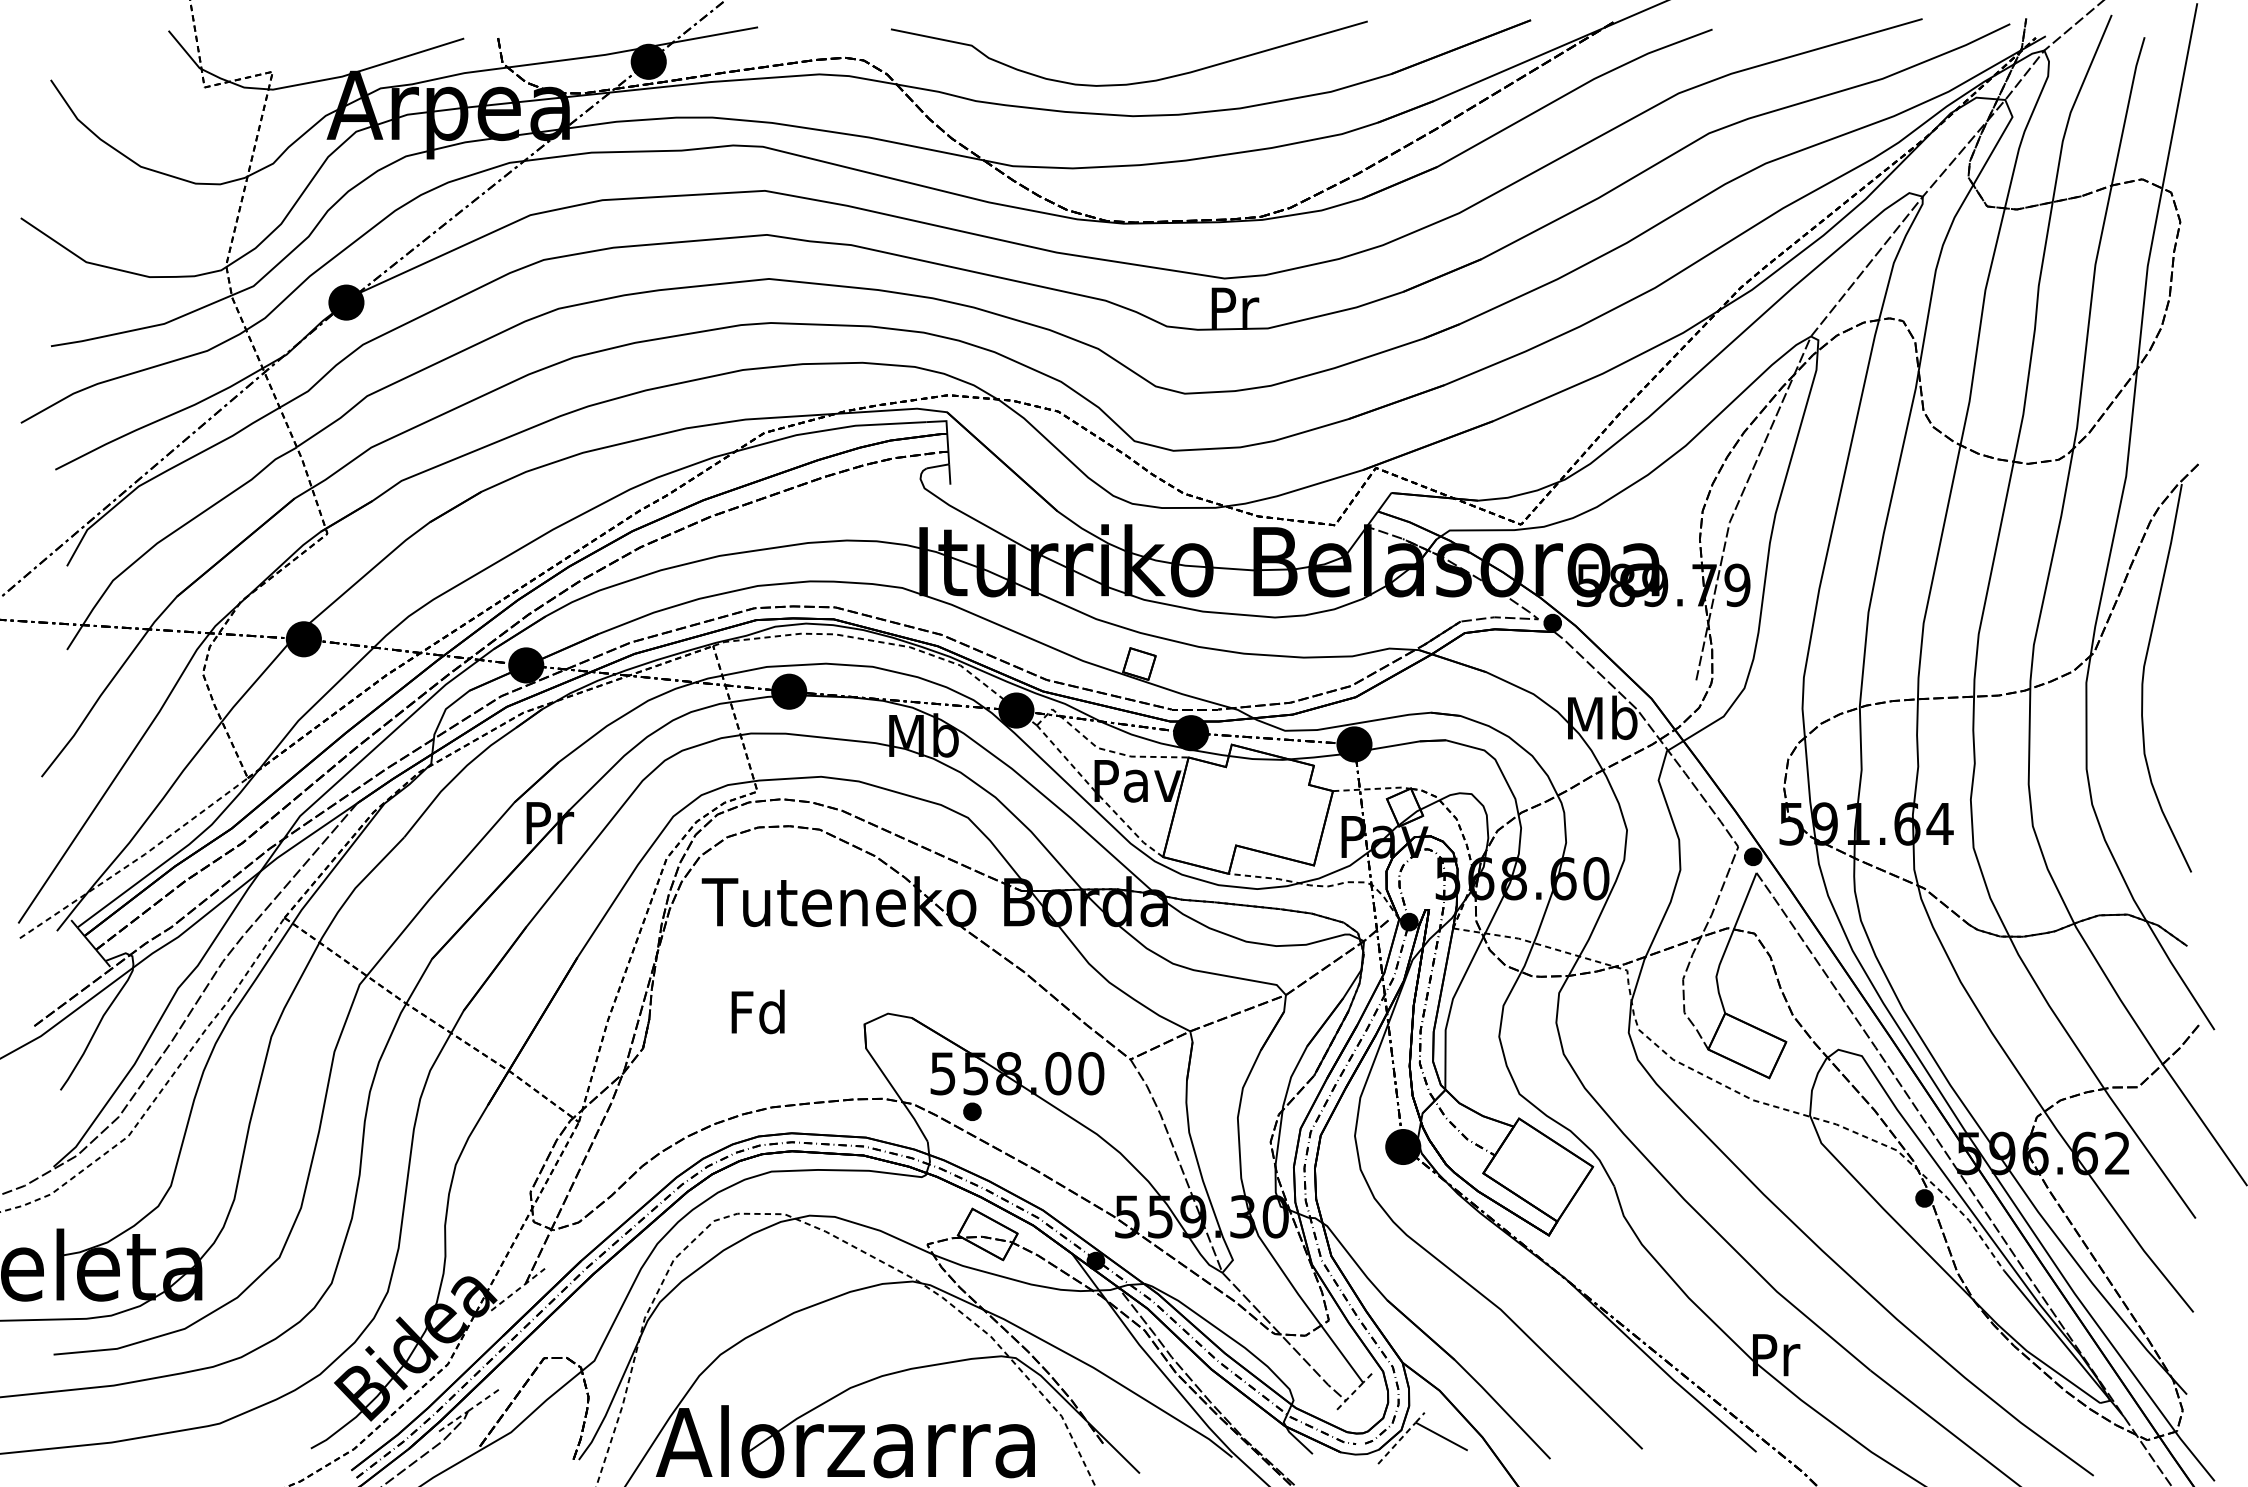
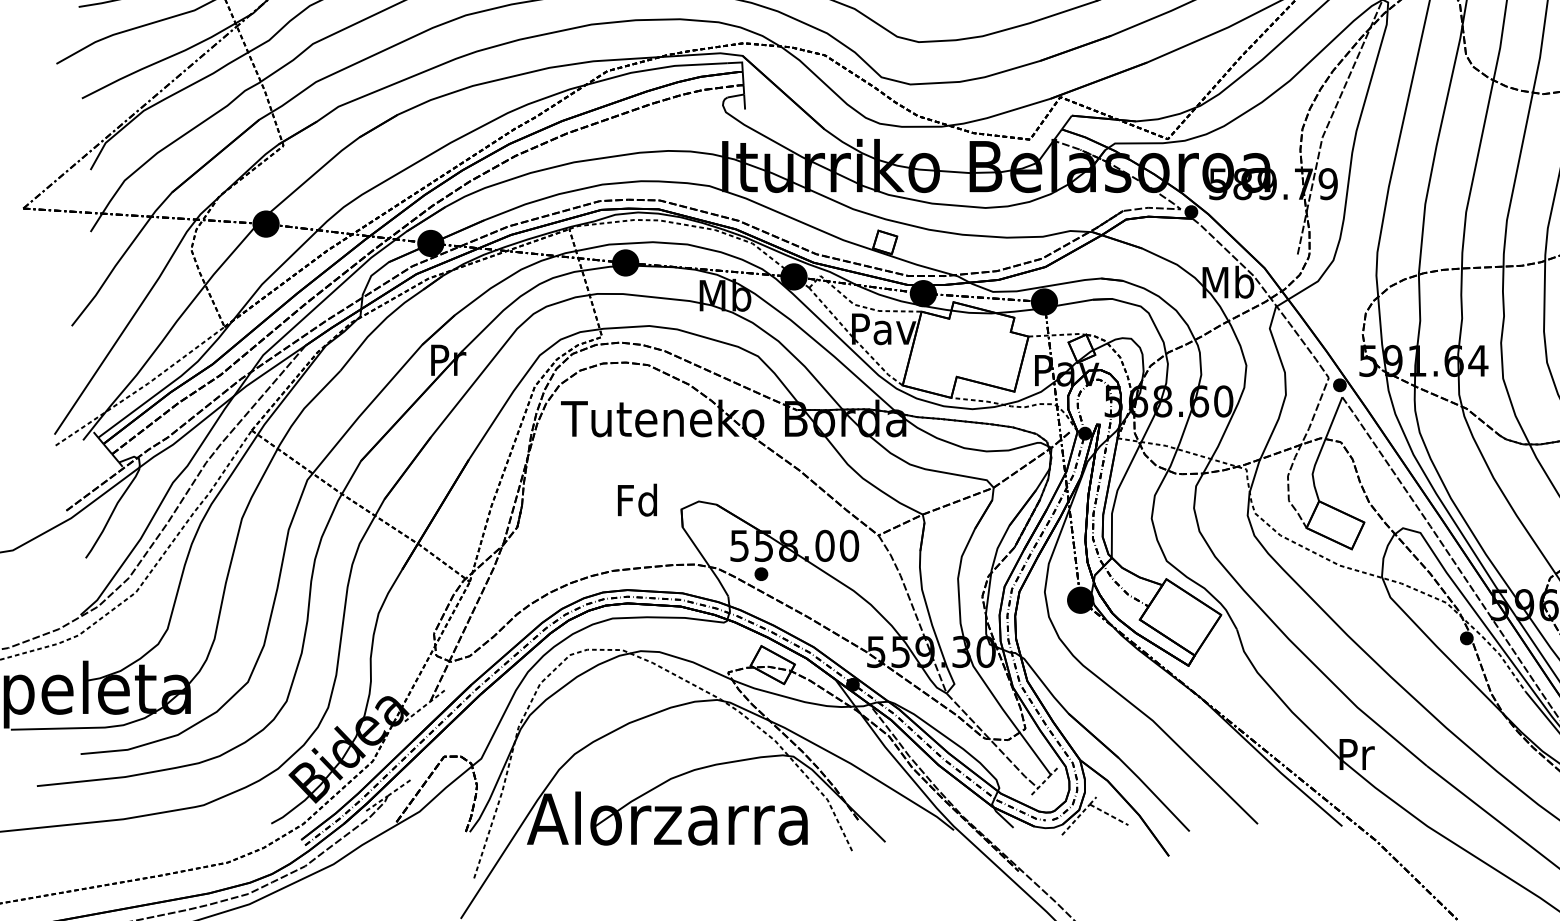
text: (757, 1011) -> (636, 499), moved
line: (1441, 1436) -> (1108, 814), solid -> dashed

